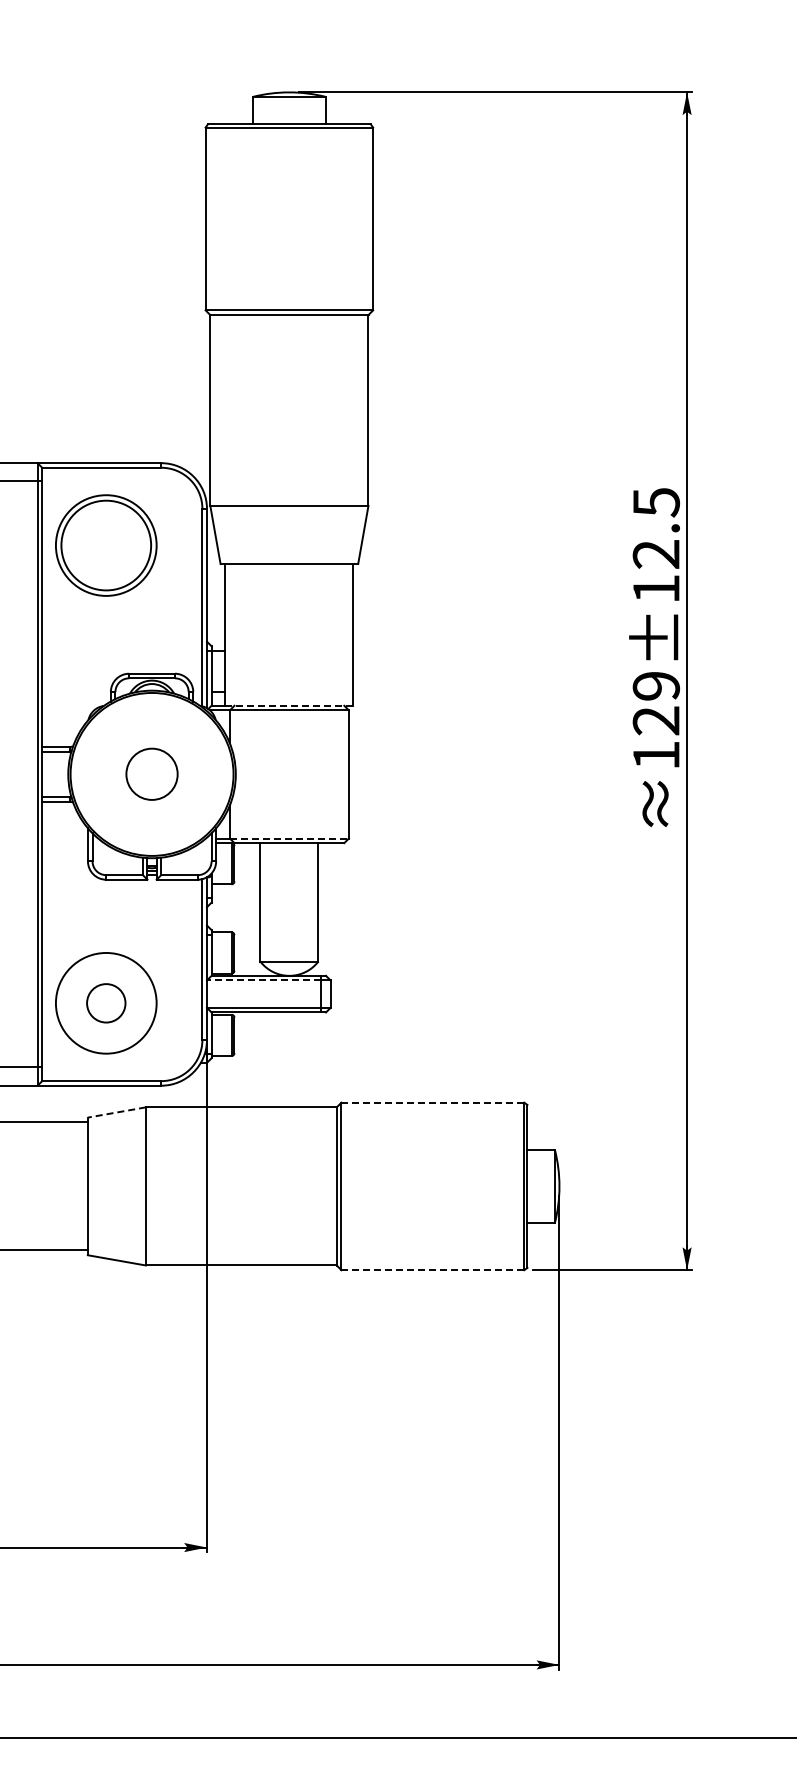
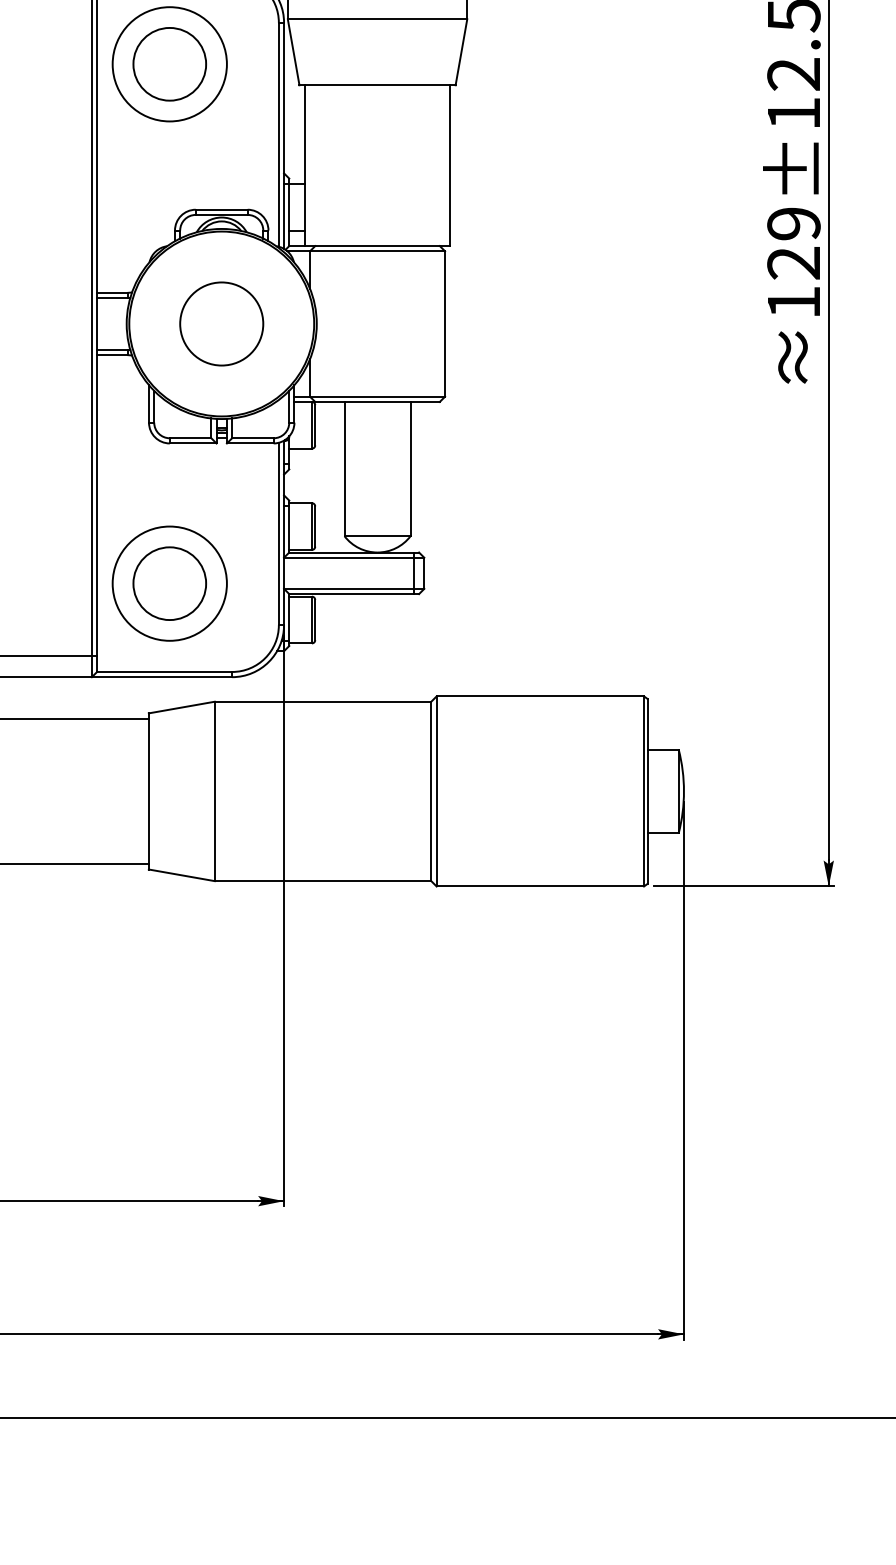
circle: (106, 545) -> (170, 64), size x0.71
line: (289, 705) -> (377, 245), dashed -> solid
circle: (151, 773) -> (221, 322), size x1.43
line: (289, 838) -> (377, 396), dashed -> solid
line: (263, 980) -> (348, 557), dashed -> solid
circle: (106, 1003) -> (170, 583), size x1.67
line: (432, 1102) -> (539, 696), dashed -> solid
line: (116, 1112) -> (181, 707), dashed -> solid
line: (433, 1270) -> (541, 886), dashed -> solid

